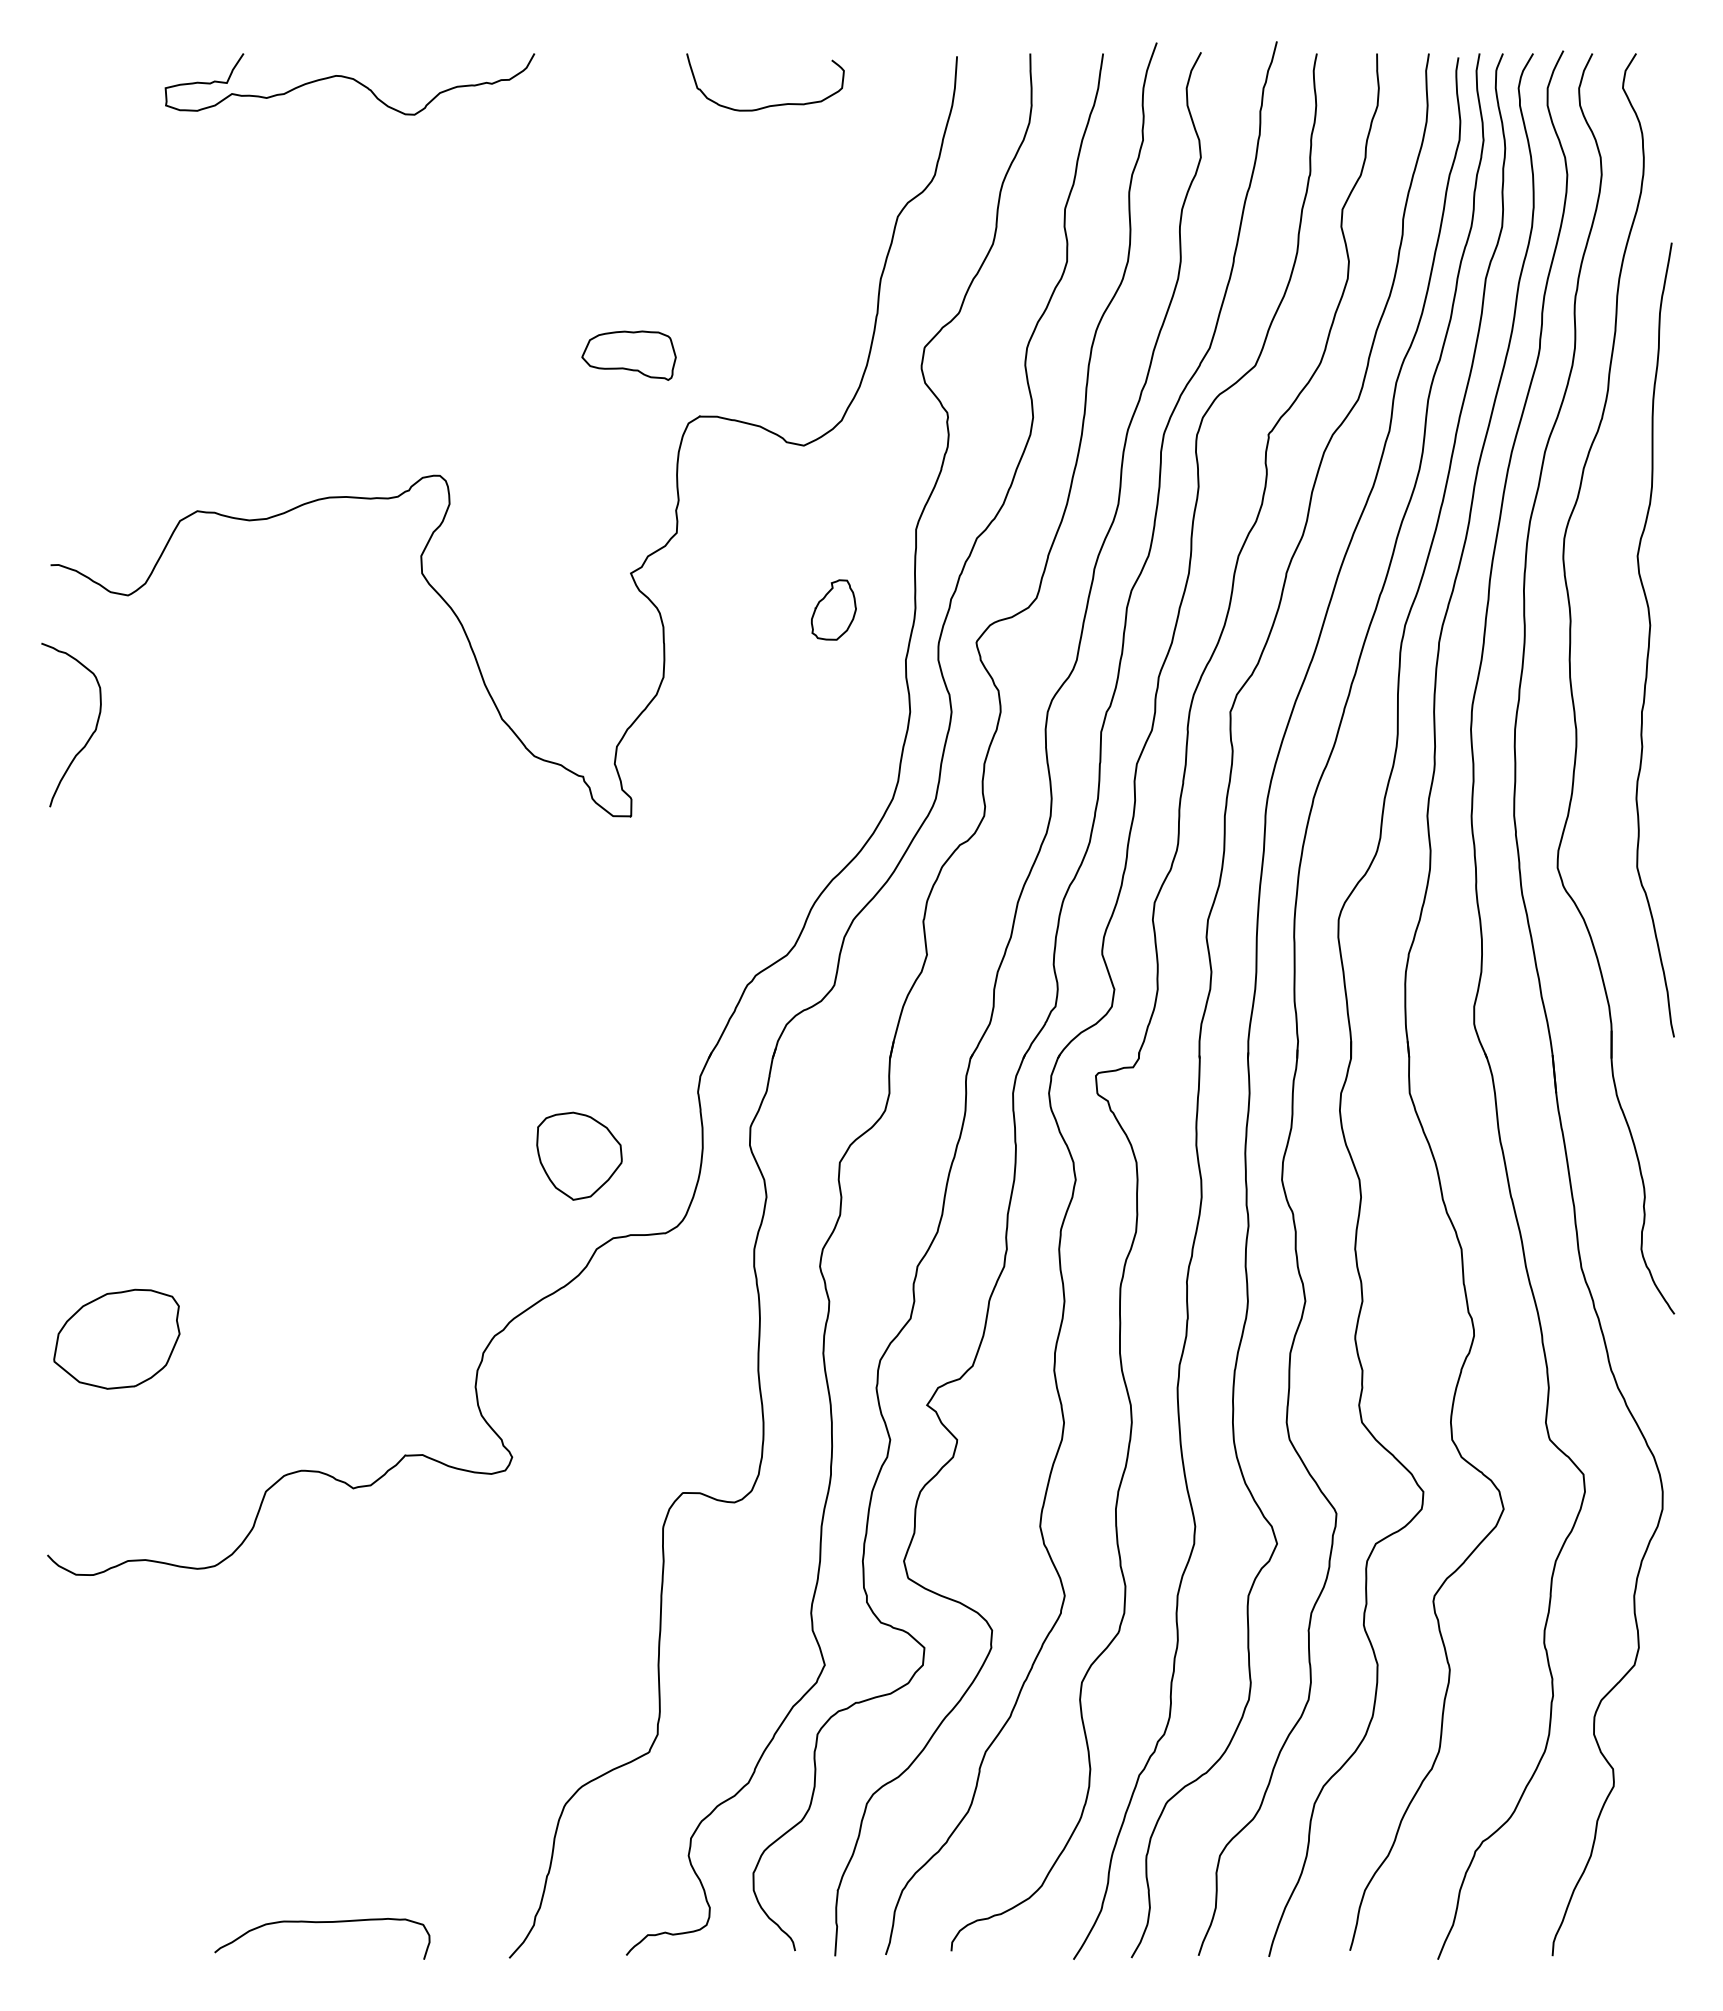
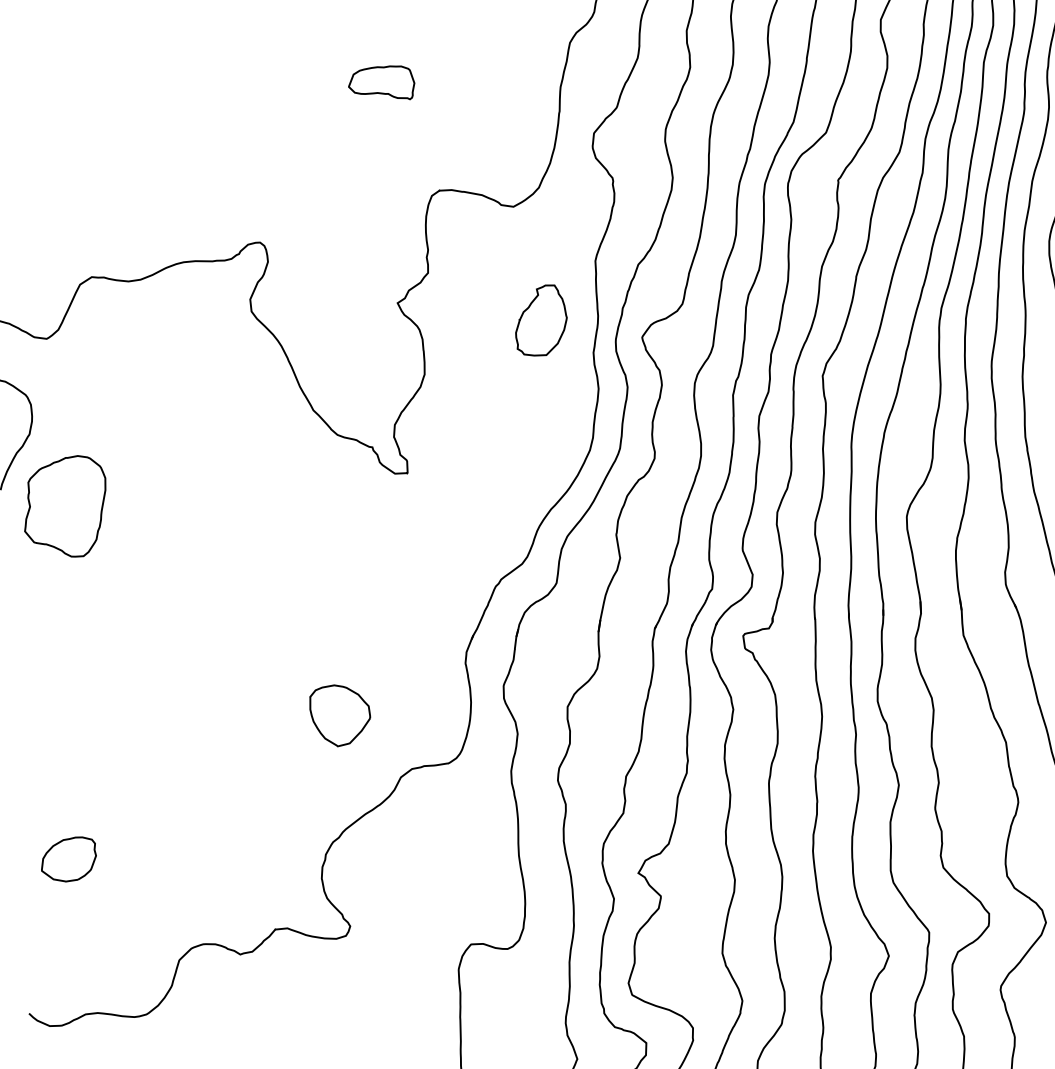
part: (628, 355) -> (381, 83), moved
part: (833, 609) -> (540, 320), size x1.67
part: (140, 836) -> (65, 507), added
part: (579, 1155) -> (340, 715), moved
part: (116, 1338) -> (68, 859), size x0.62

